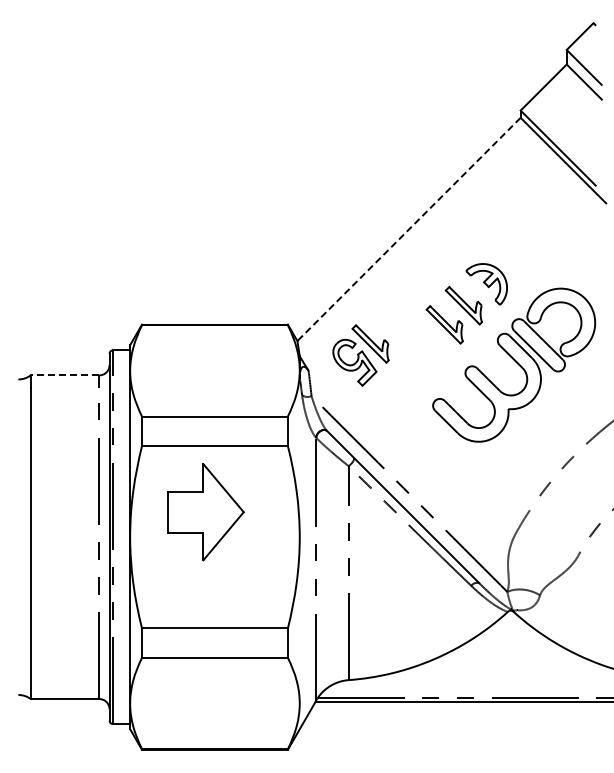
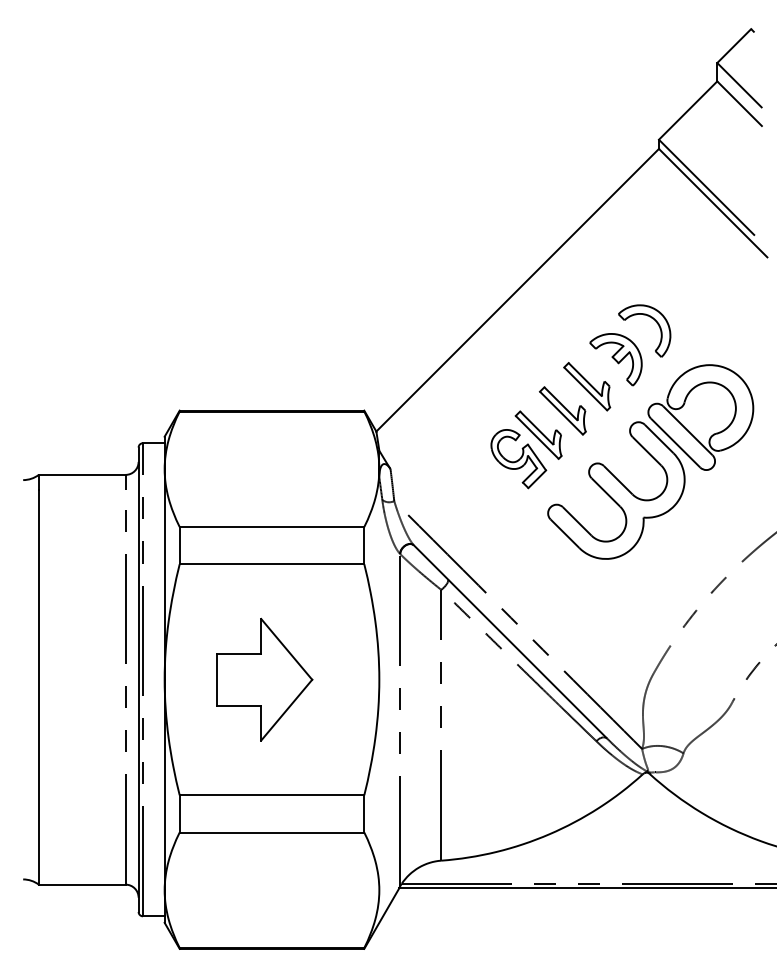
line: (408, 229) -> (516, 290), dashed -> solid
part: (516, 253) -> (653, 320), added
part: (360, 355) -> (525, 449), moved
line: (64, 375) -> (81, 475), dashed -> solid
part: (205, 512) -> (263, 680), moved

